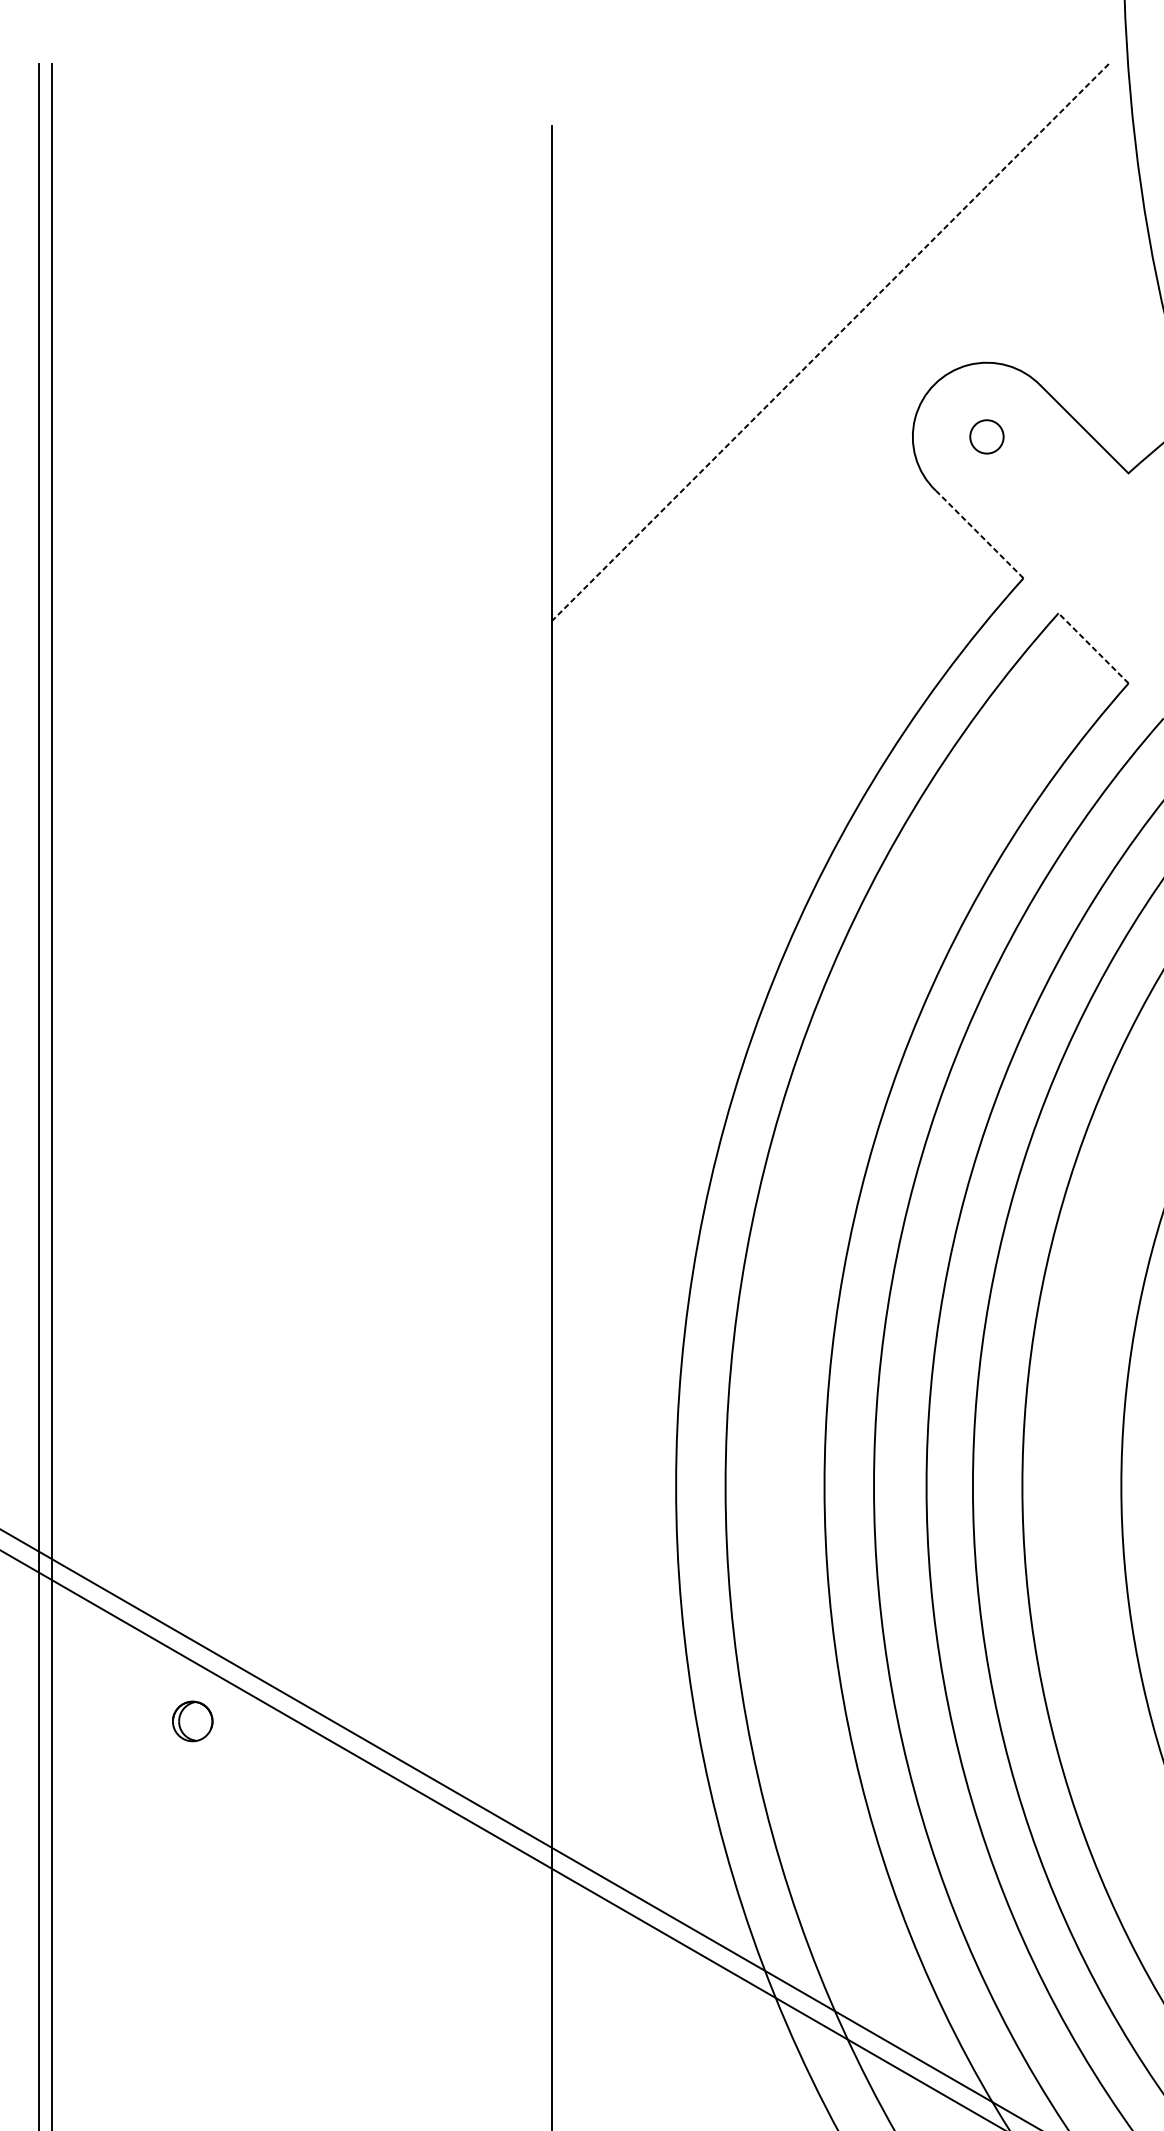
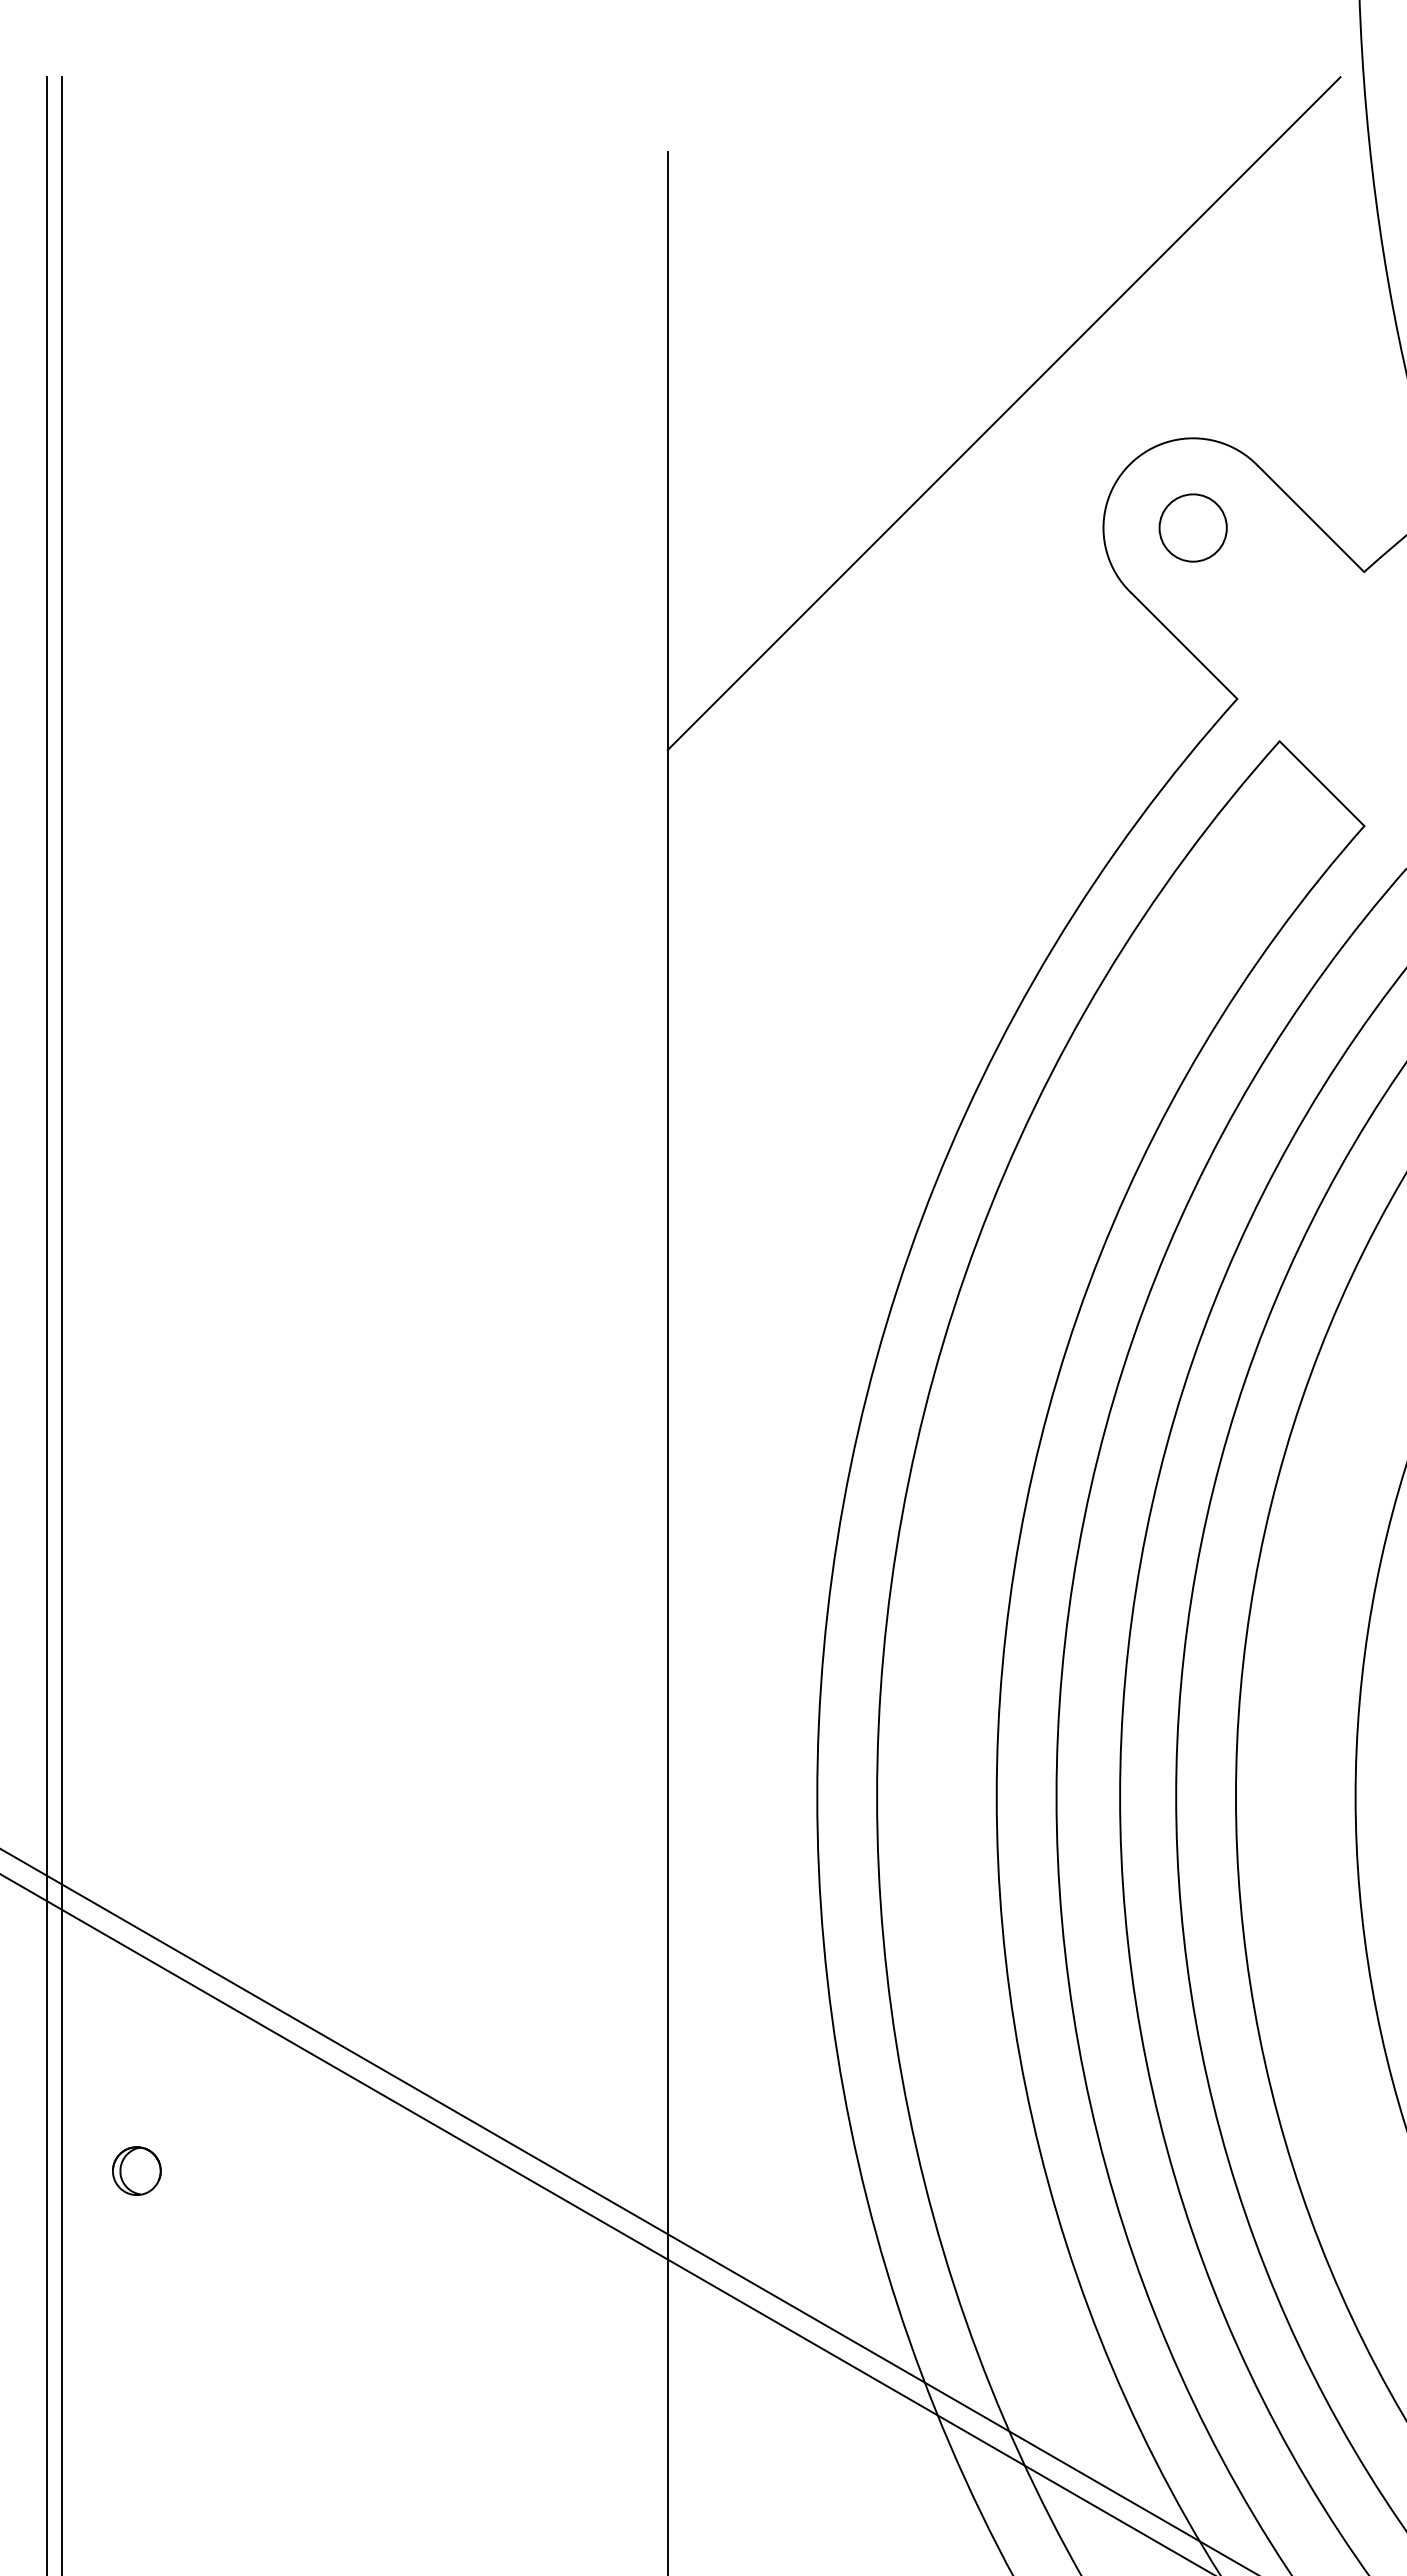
line: (830, 342) -> (1004, 413), dashed -> solid
circle: (986, 436) -> (1192, 527), size x1.67
line: (979, 534) -> (1184, 646), dashed -> solid
line: (1093, 648) -> (1322, 783), dashed -> solid
part: (192, 1720) -> (136, 2170), moved

